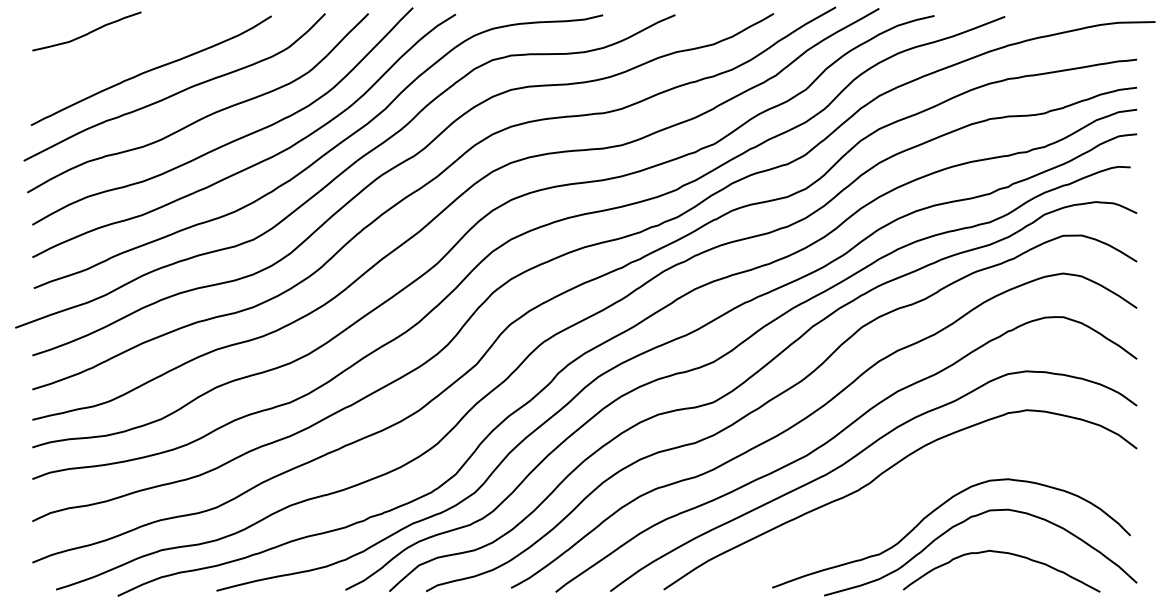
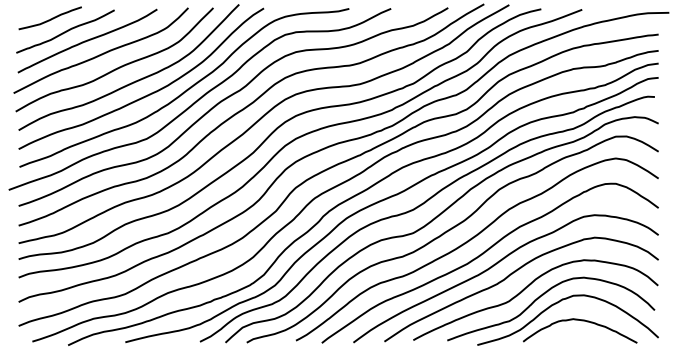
curve: (113, 54) -> (65, 31), added
curve: (907, 499) -> (525, 289), added

